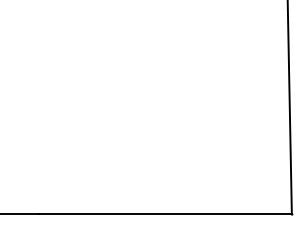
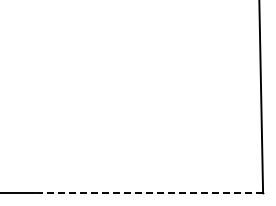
line: (164, 214) -> (148, 193), solid -> dashed

